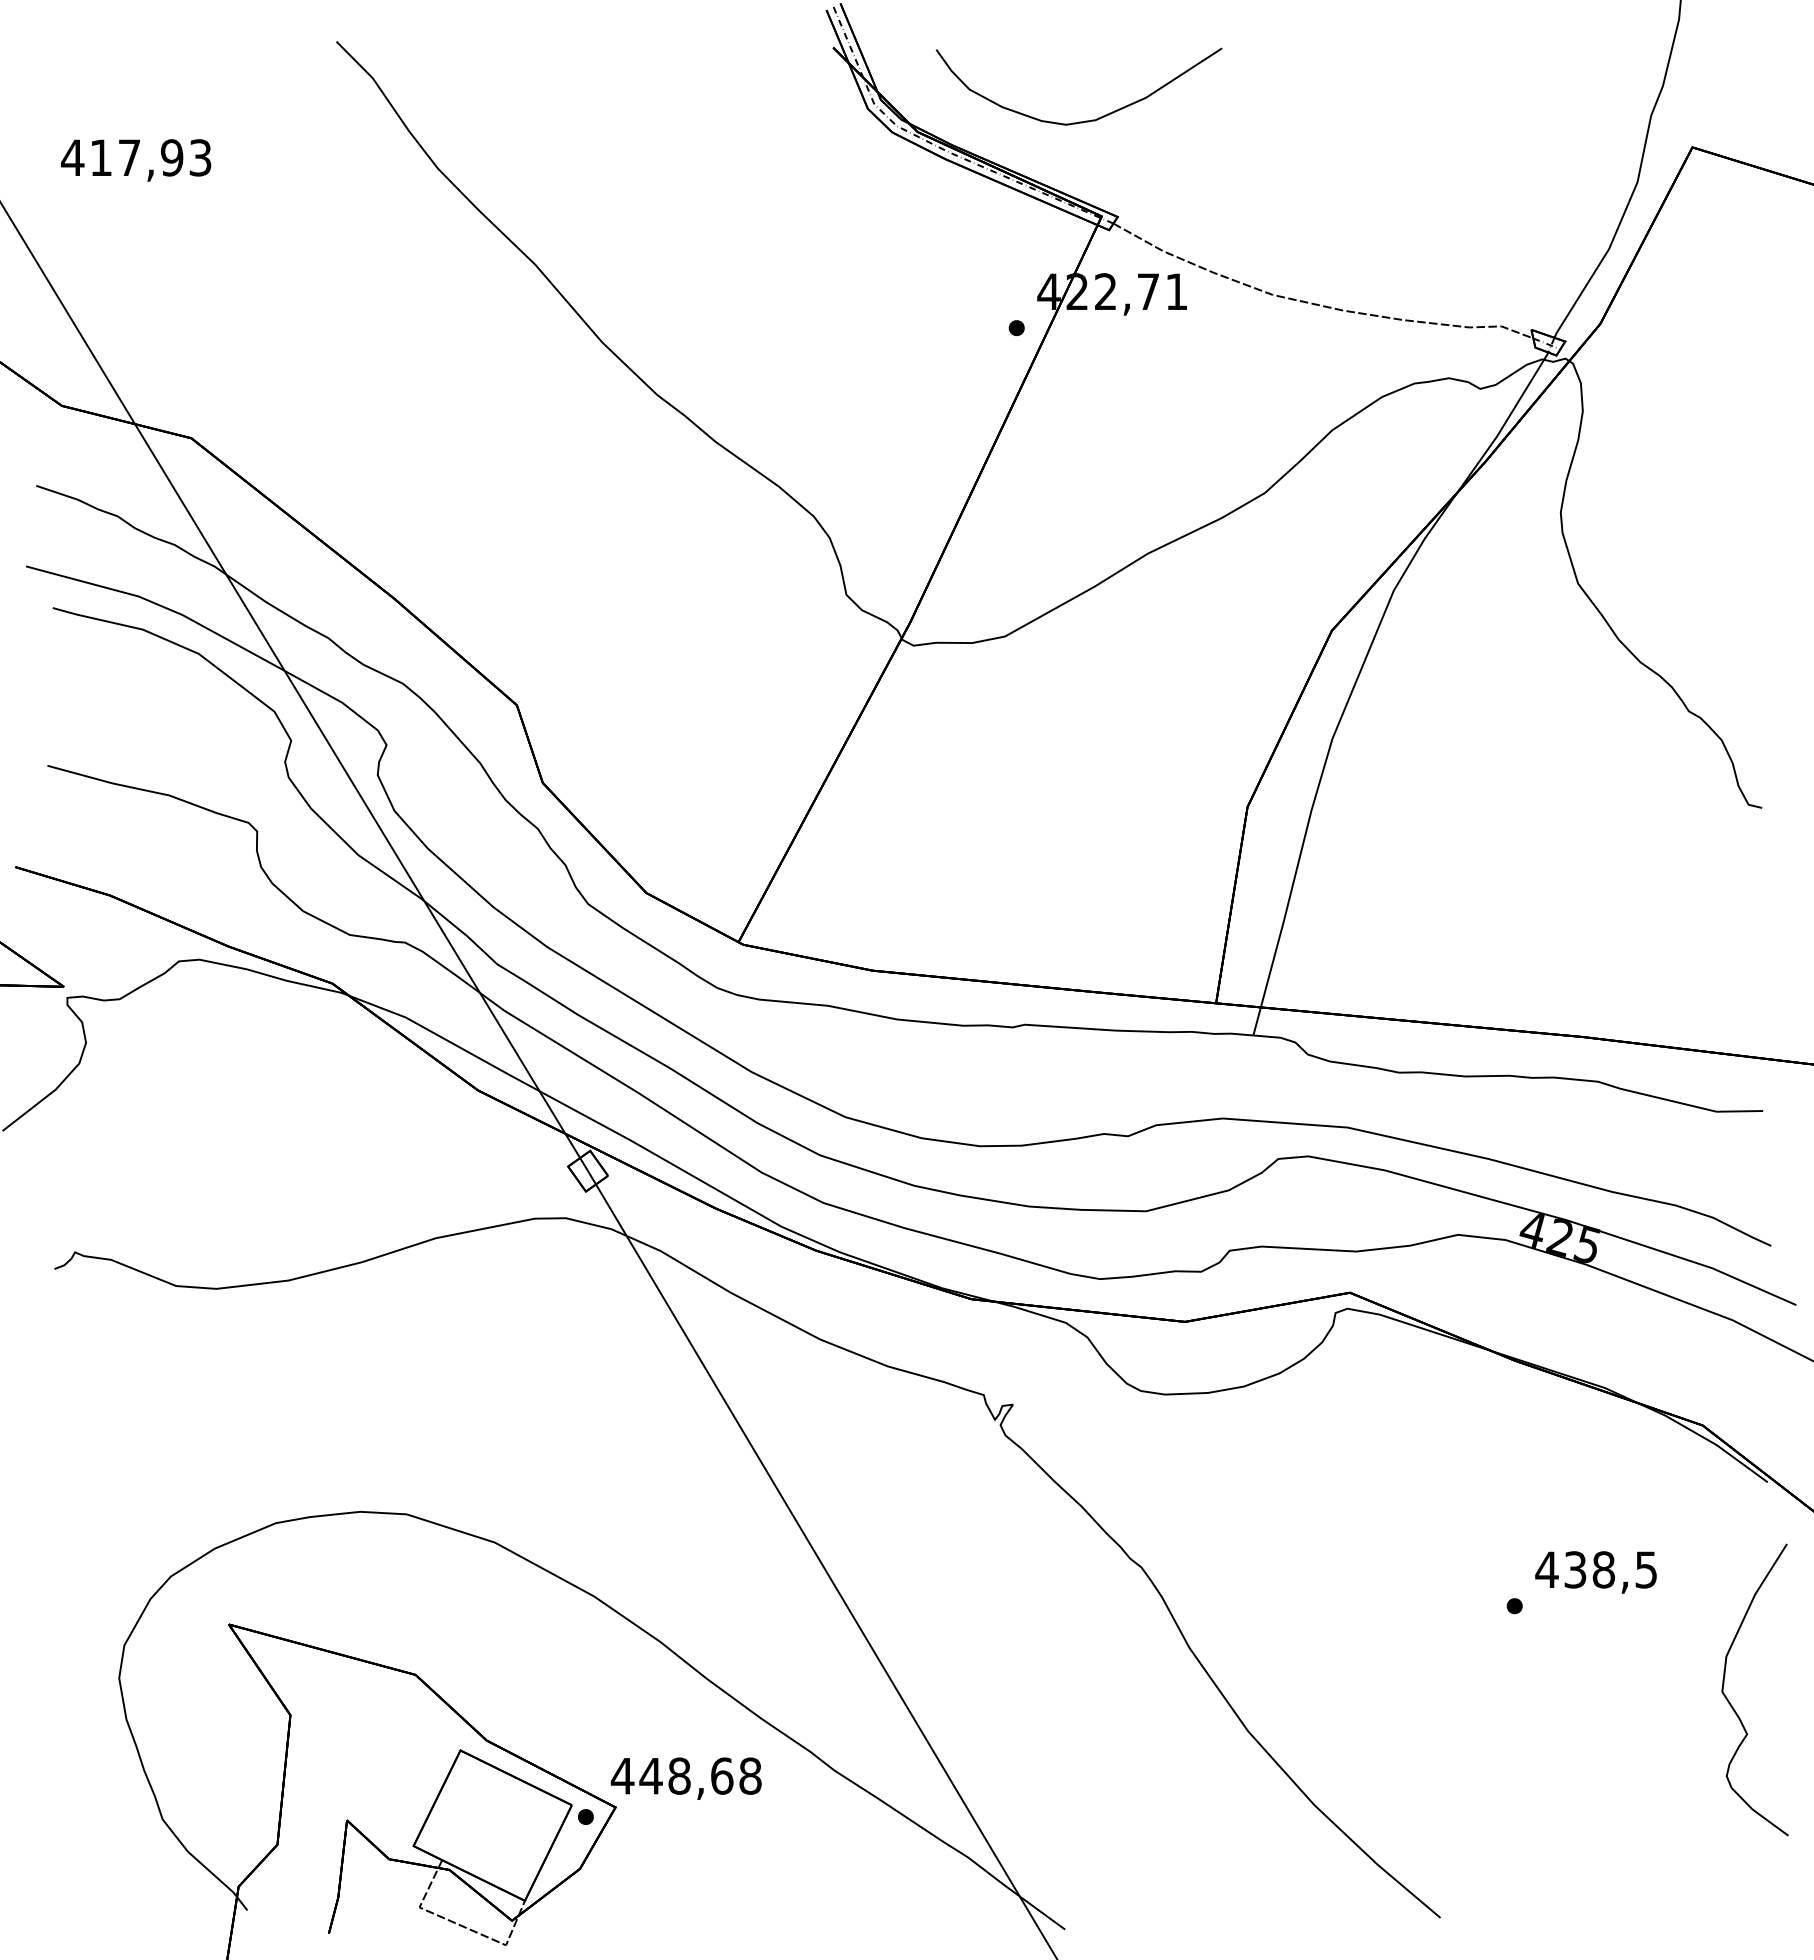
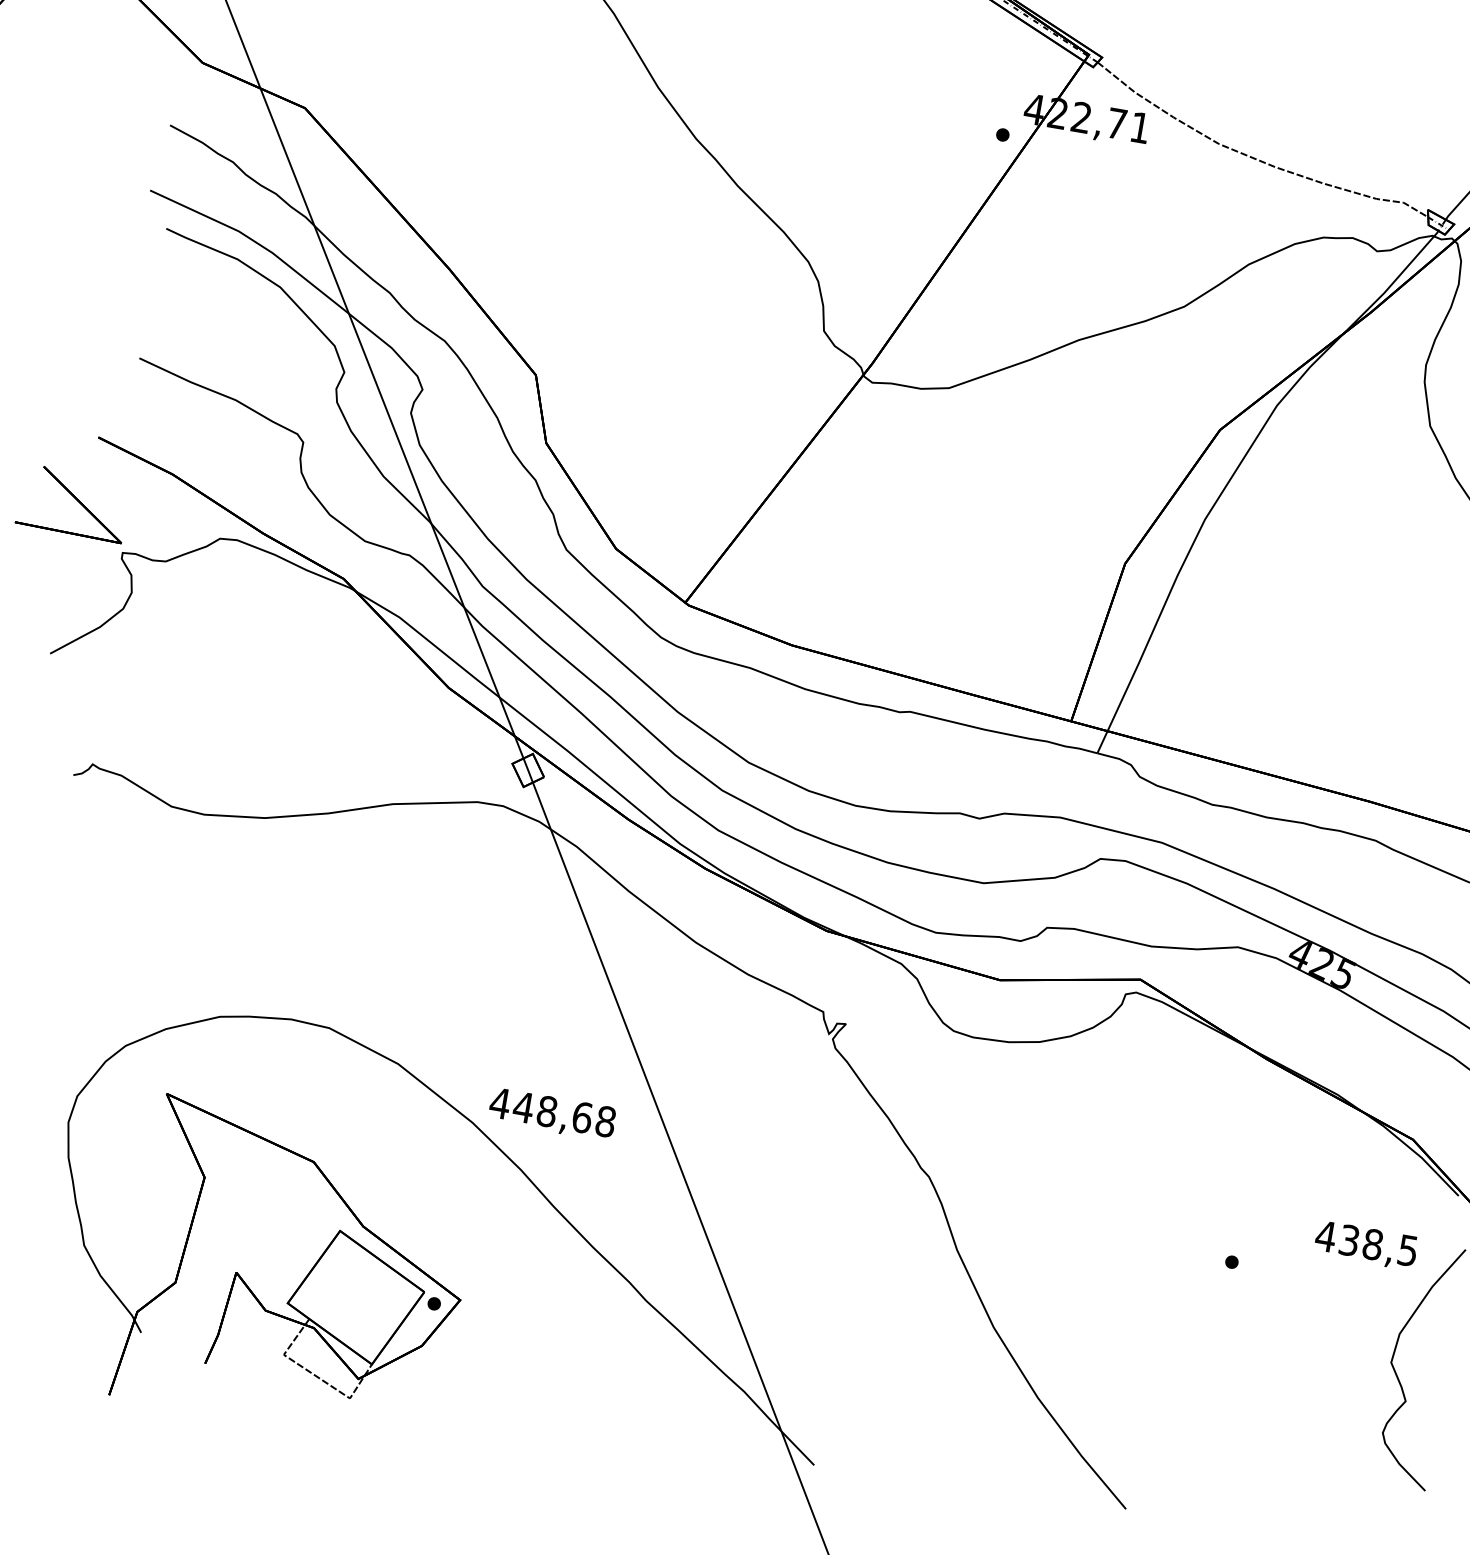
text: (1595, 1572) -> (1365, 1245), moved
text: (685, 1778) -> (551, 1114), moved

